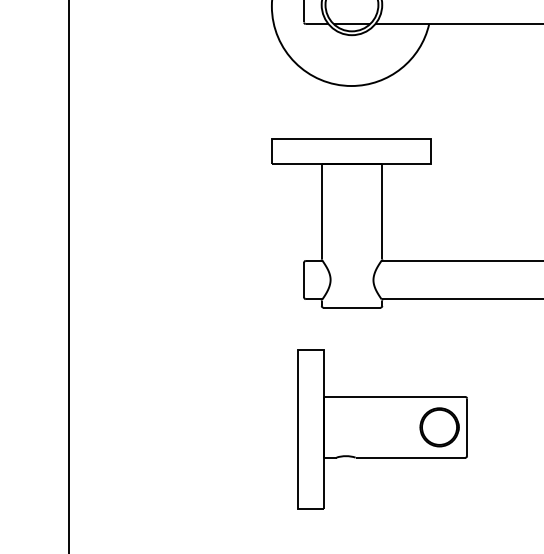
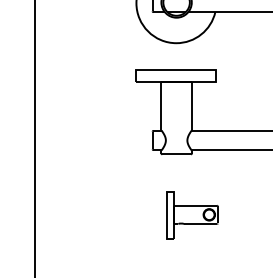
part: (383, 429) -> (192, 215), size x0.6

